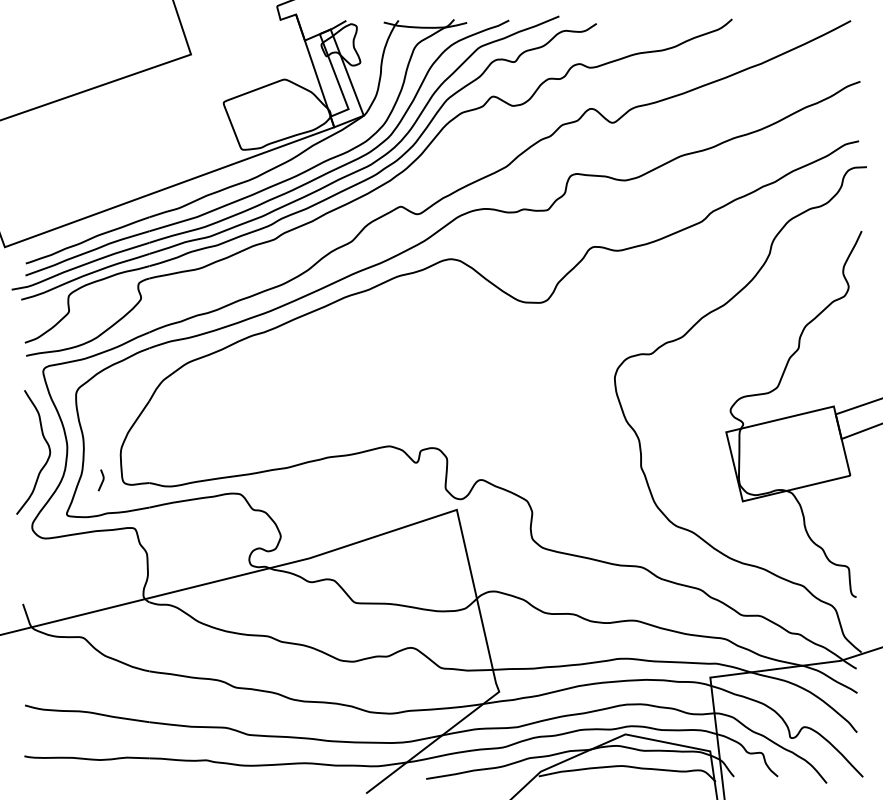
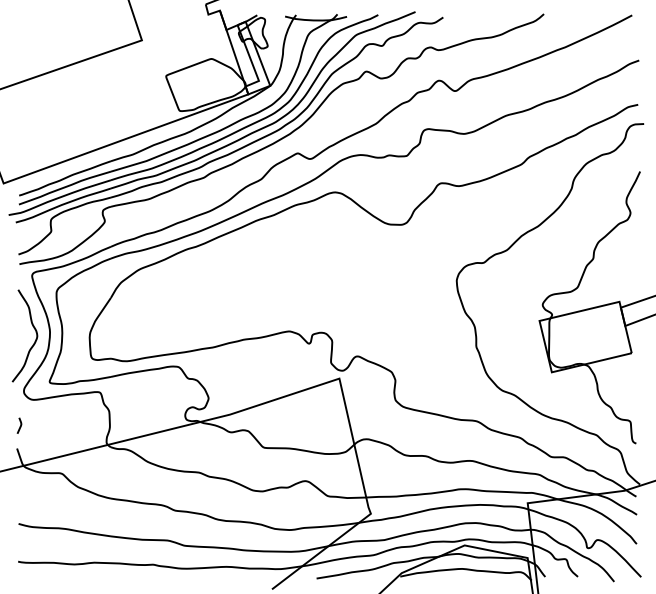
line: (101, 481) -> (19, 426), moved

